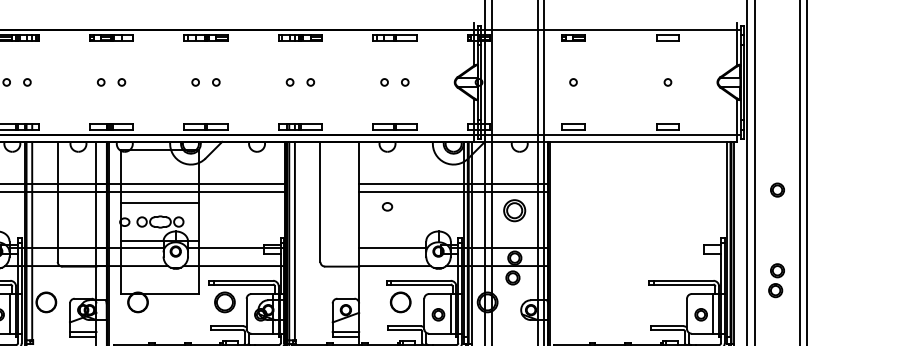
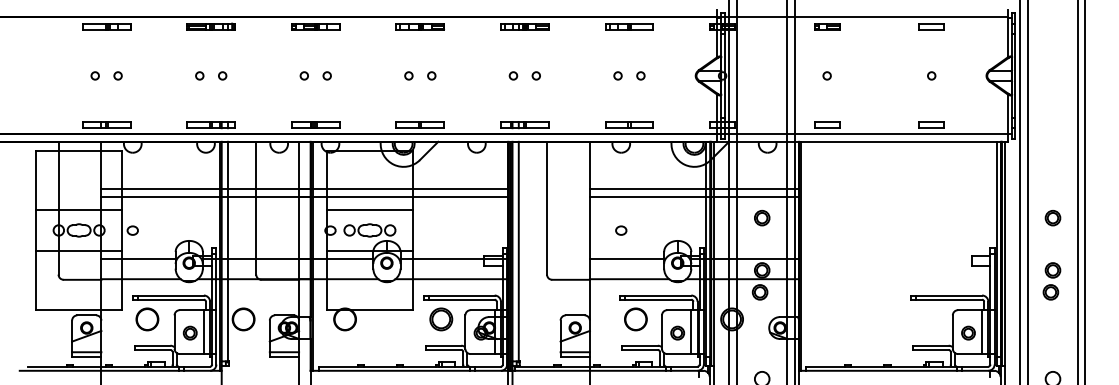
part: (777, 190) -> (1052, 218), moved
part: (387, 206) -> (621, 230), moved
part: (515, 211) -> (762, 218), size x0.62
part: (776, 280) -> (1051, 281), moved

